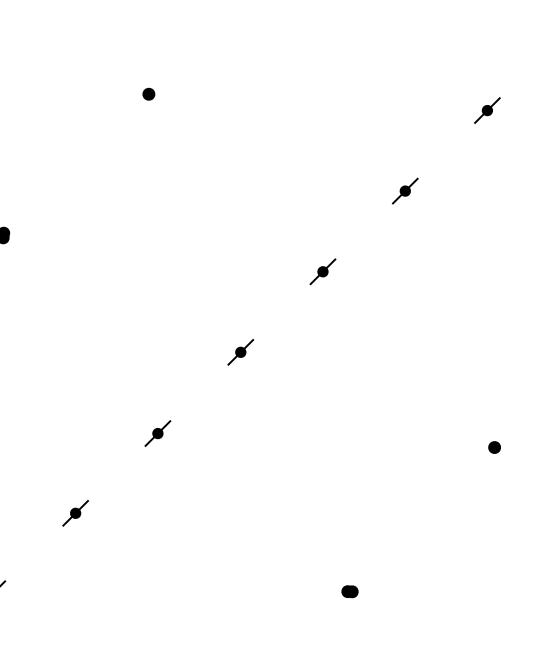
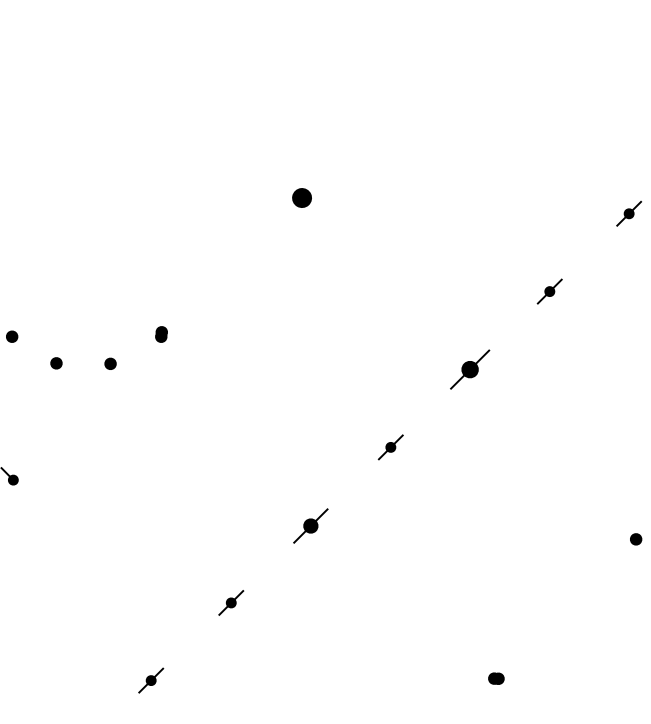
part: (148, 93) -> (301, 197), size x1.6
part: (323, 271) -> (470, 369), size x1.6
part: (157, 433) -> (310, 525), size x1.4

